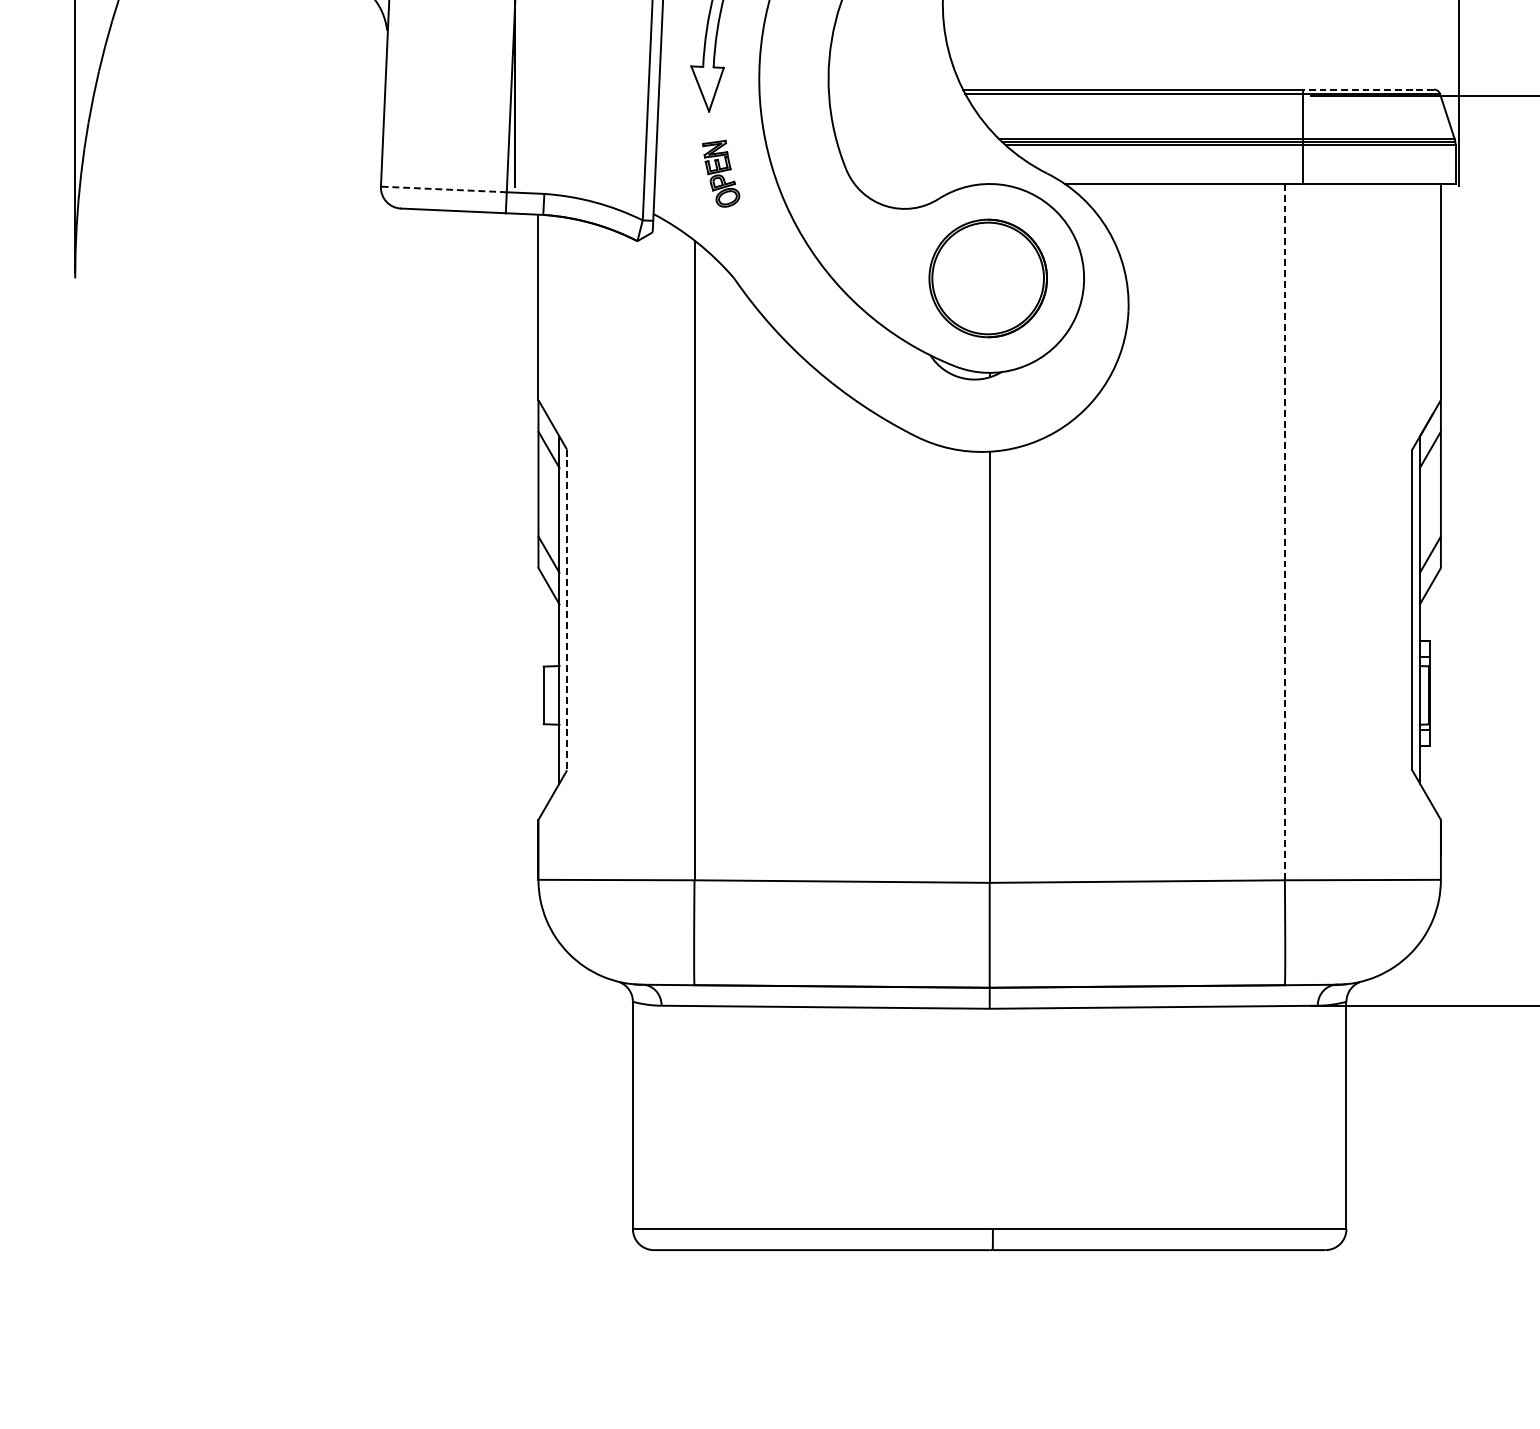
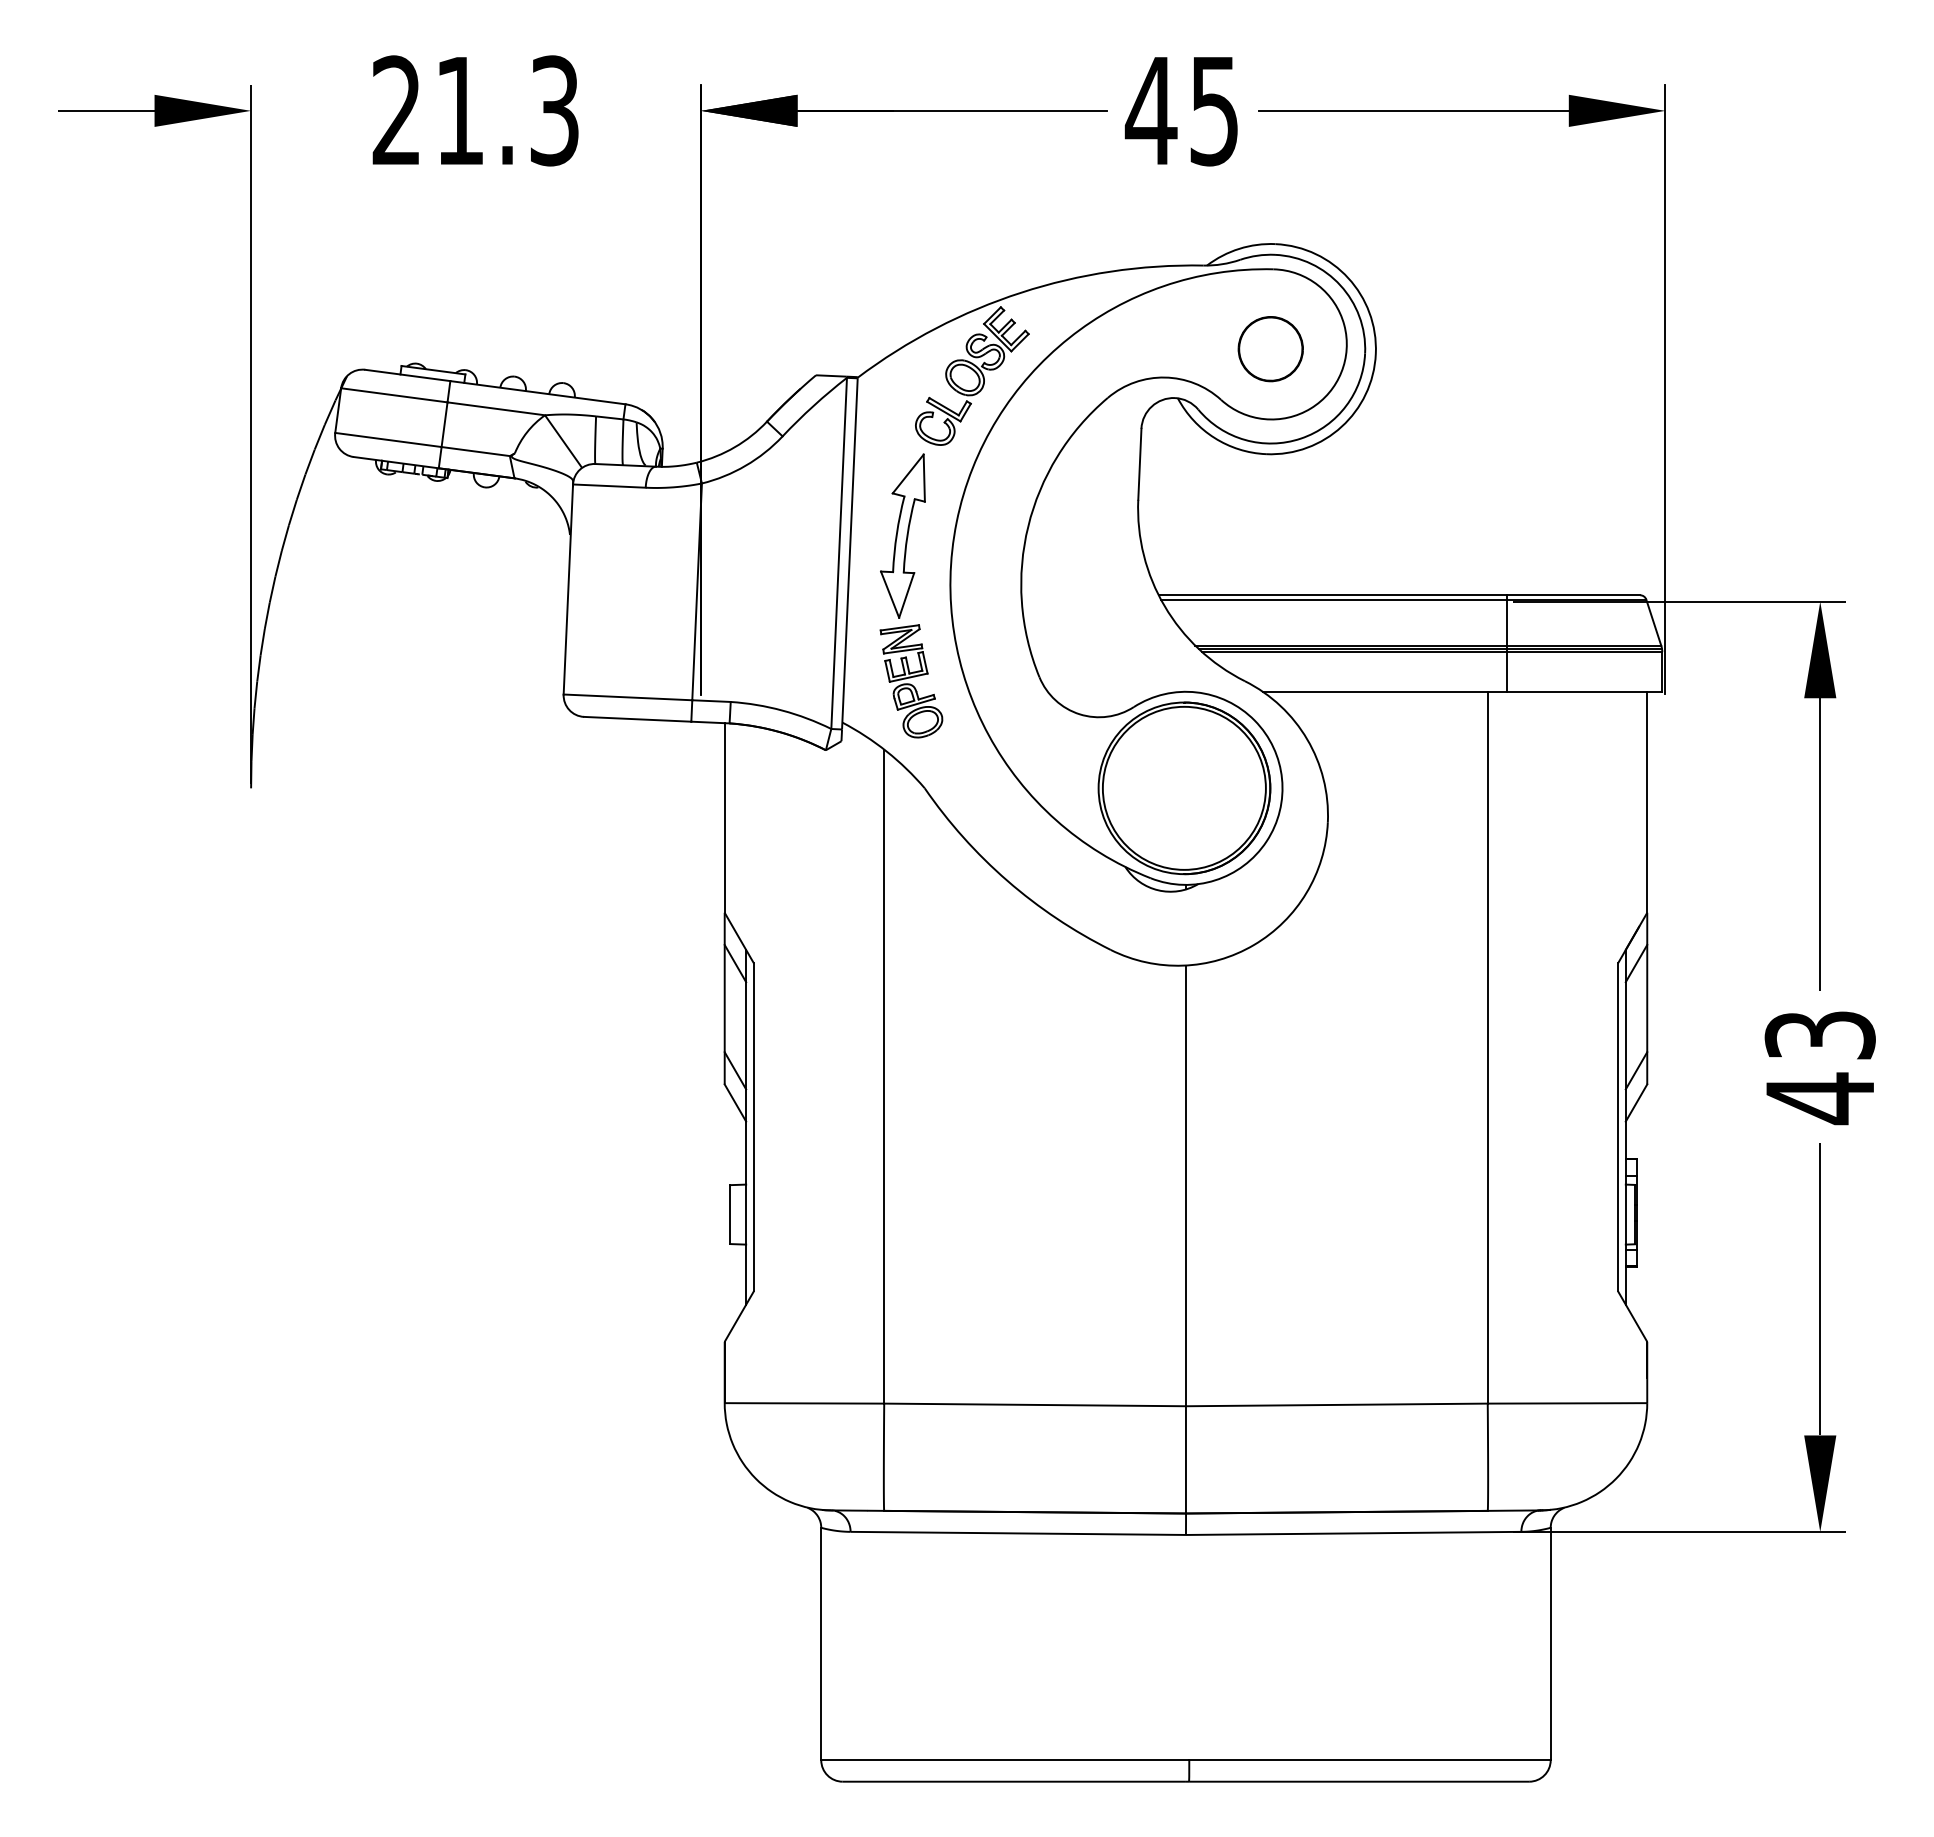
line: (1368, 89) -> (1573, 595), dashed -> solid
part: (721, 173) -> (911, 681), size x1.67
line: (443, 189) -> (627, 697), dashed -> solid
part: (988, 278) -> (1184, 788), size x1.43
line: (1284, 531) -> (1487, 1047), dashed -> solid
line: (566, 610) -> (753, 1127), dashed -> solid

